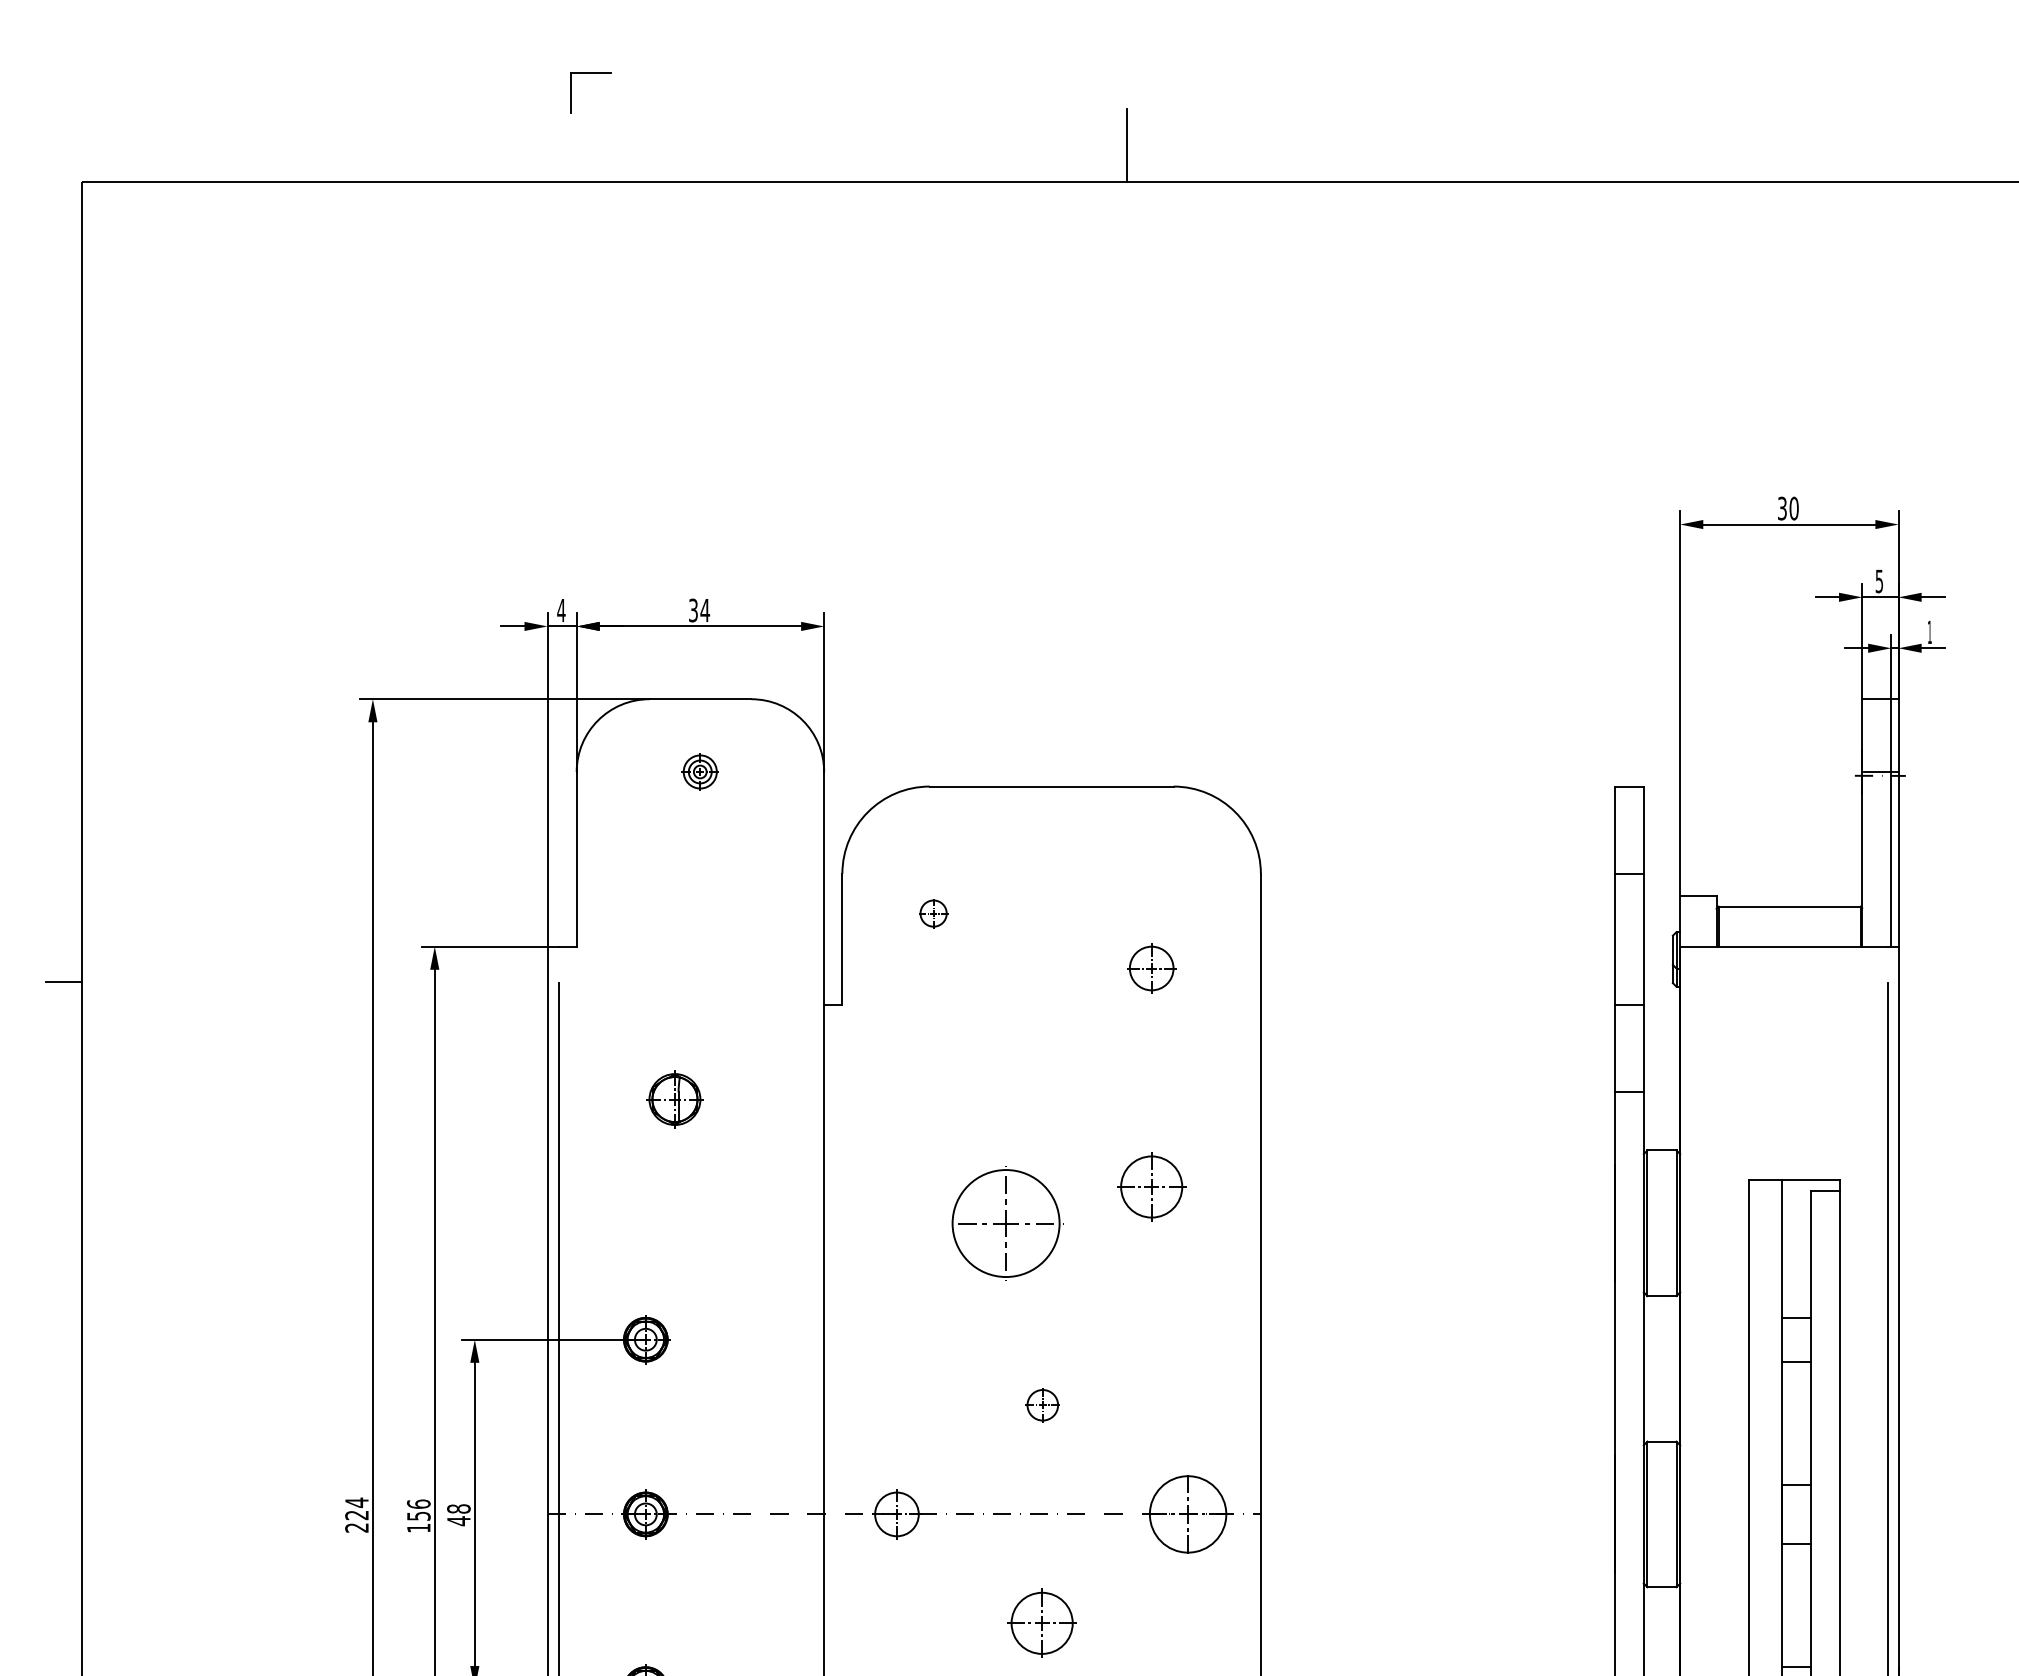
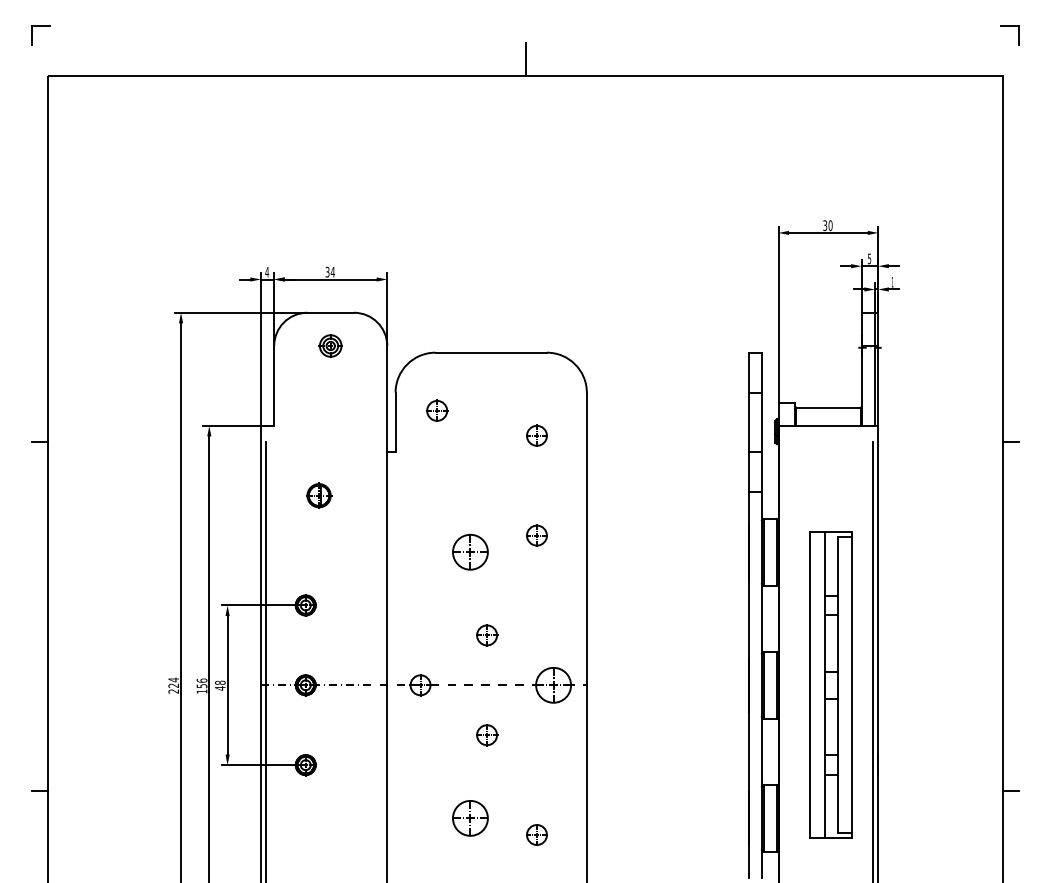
part: (573, 92) -> (32, 35), moved
part: (699, 770) -> (330, 345), size x1.43
part: (934, 913) -> (437, 410), size x1.67
part: (1150, 1186) -> (536, 535), size x0.71
part: (1006, 1221) -> (470, 551), size x0.71
part: (1043, 1405) -> (487, 635), size x1.43
part: (1043, 1624) -> (487, 735), size x0.71

